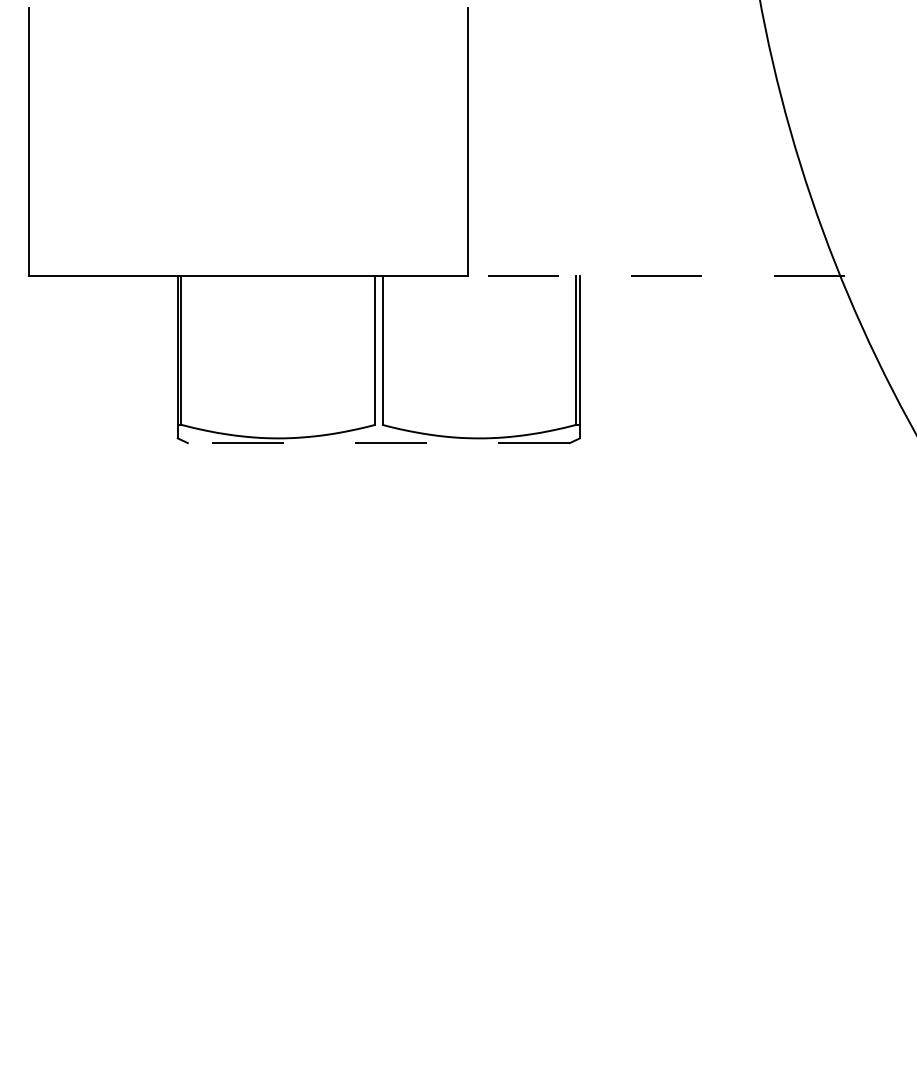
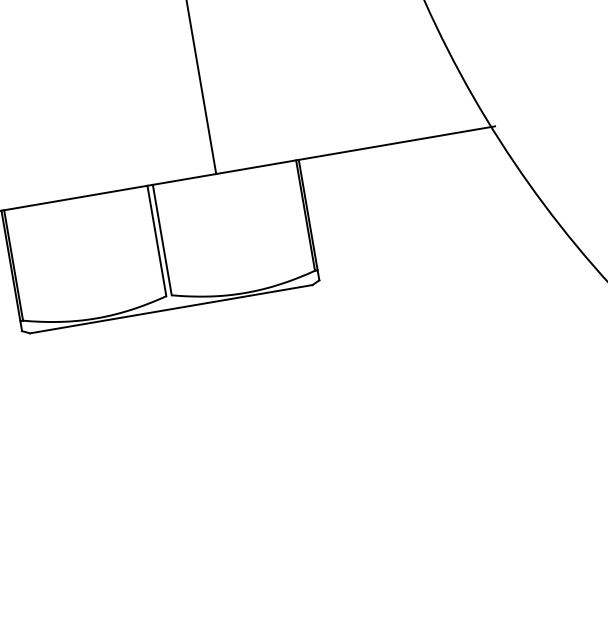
line: (656, 275) -> (355, 150), dashed -> solid
line: (378, 443) -> (171, 309), dashed -> solid

